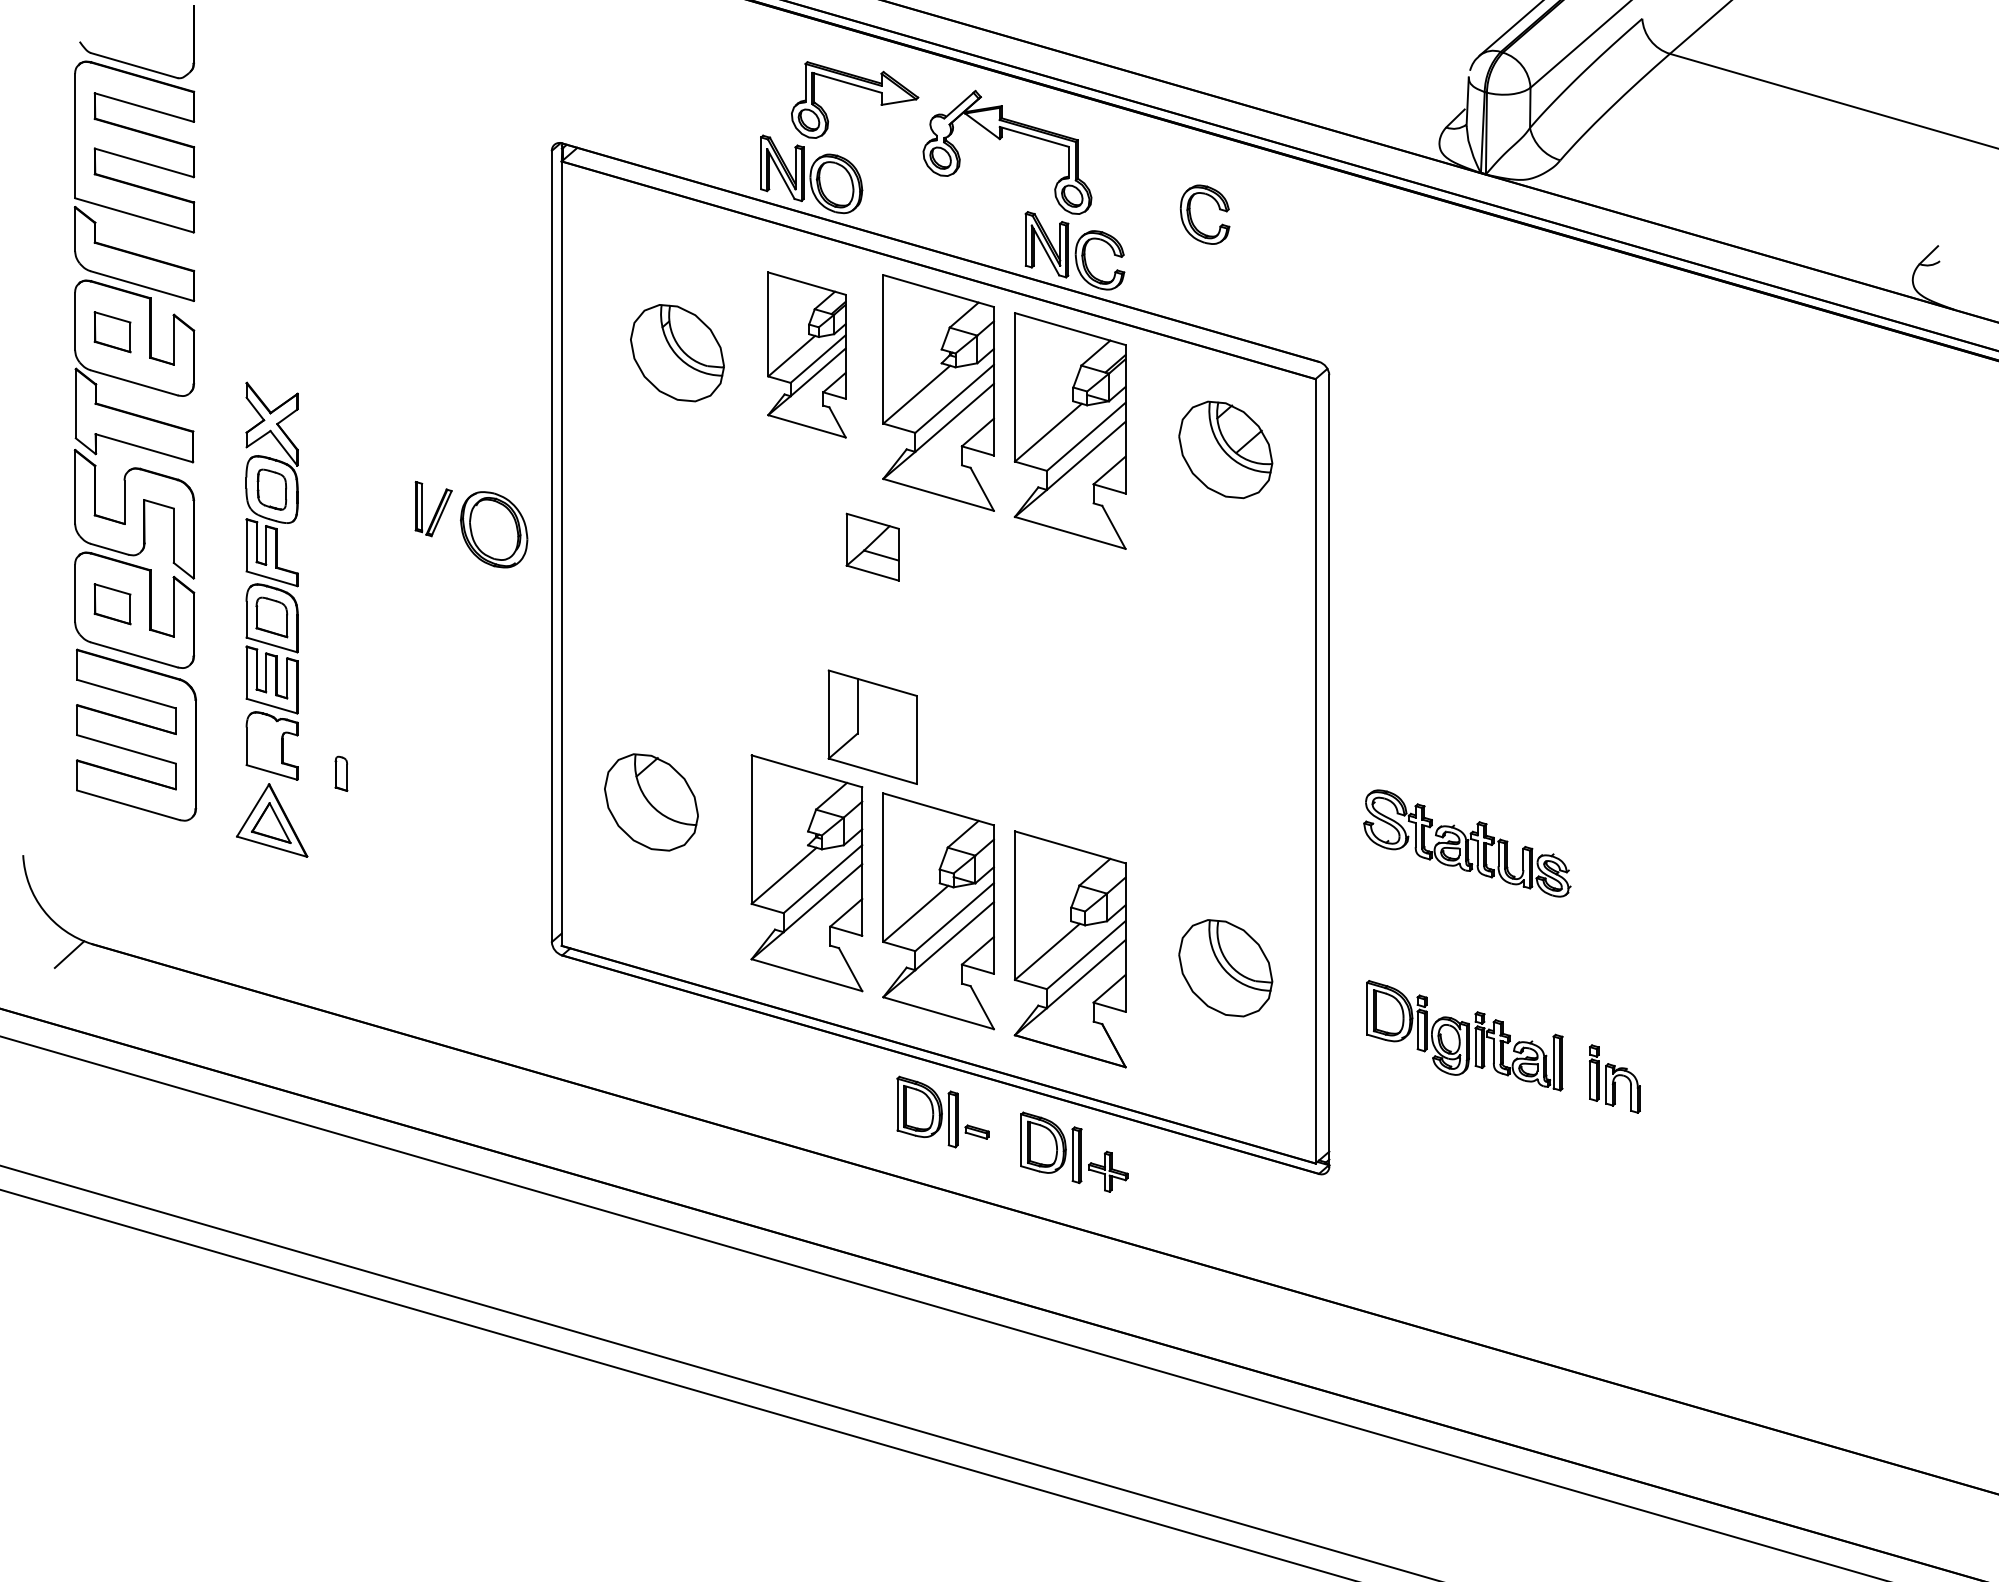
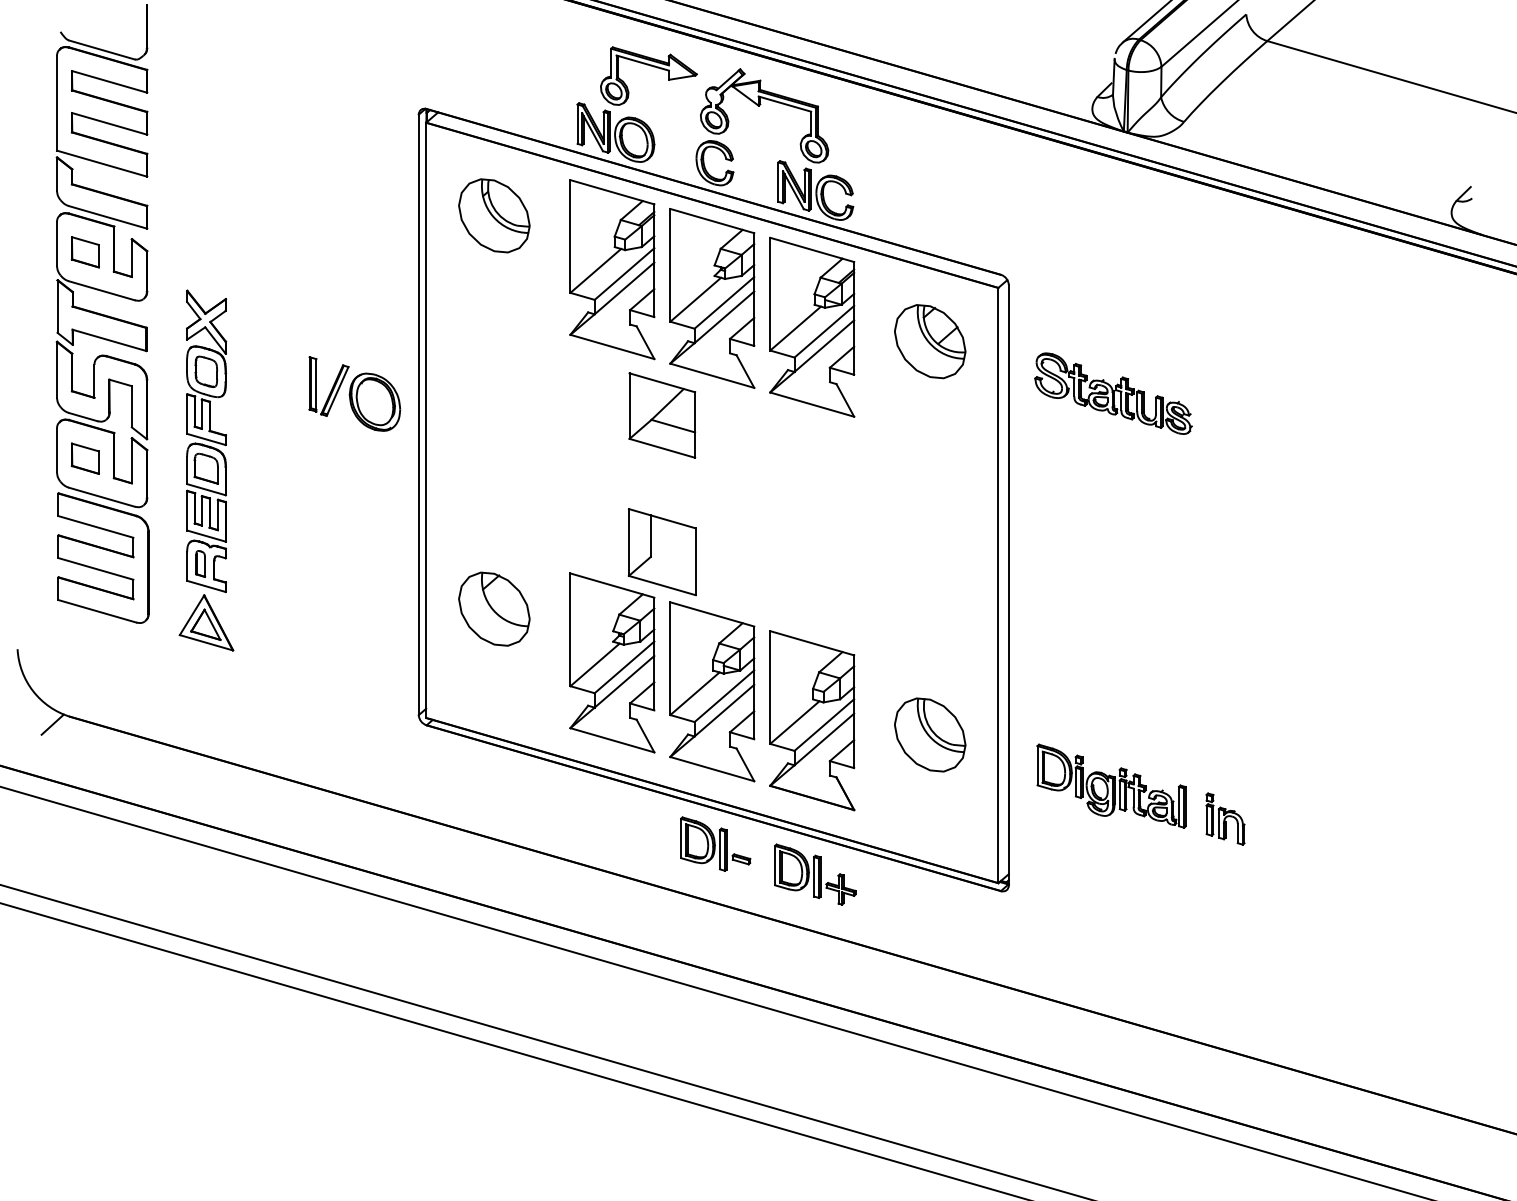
part: (1192, 219) -> (705, 166), moved
part: (677, 353) -> (494, 216), moved
part: (806, 354) -> (612, 269), size x1.43
part: (433, 508) -> (328, 386), size x1.43
part: (872, 546) -> (662, 414), size x1.67
part: (341, 773) -> (200, 563), moved
part: (1467, 843) -> (1113, 393), moved

